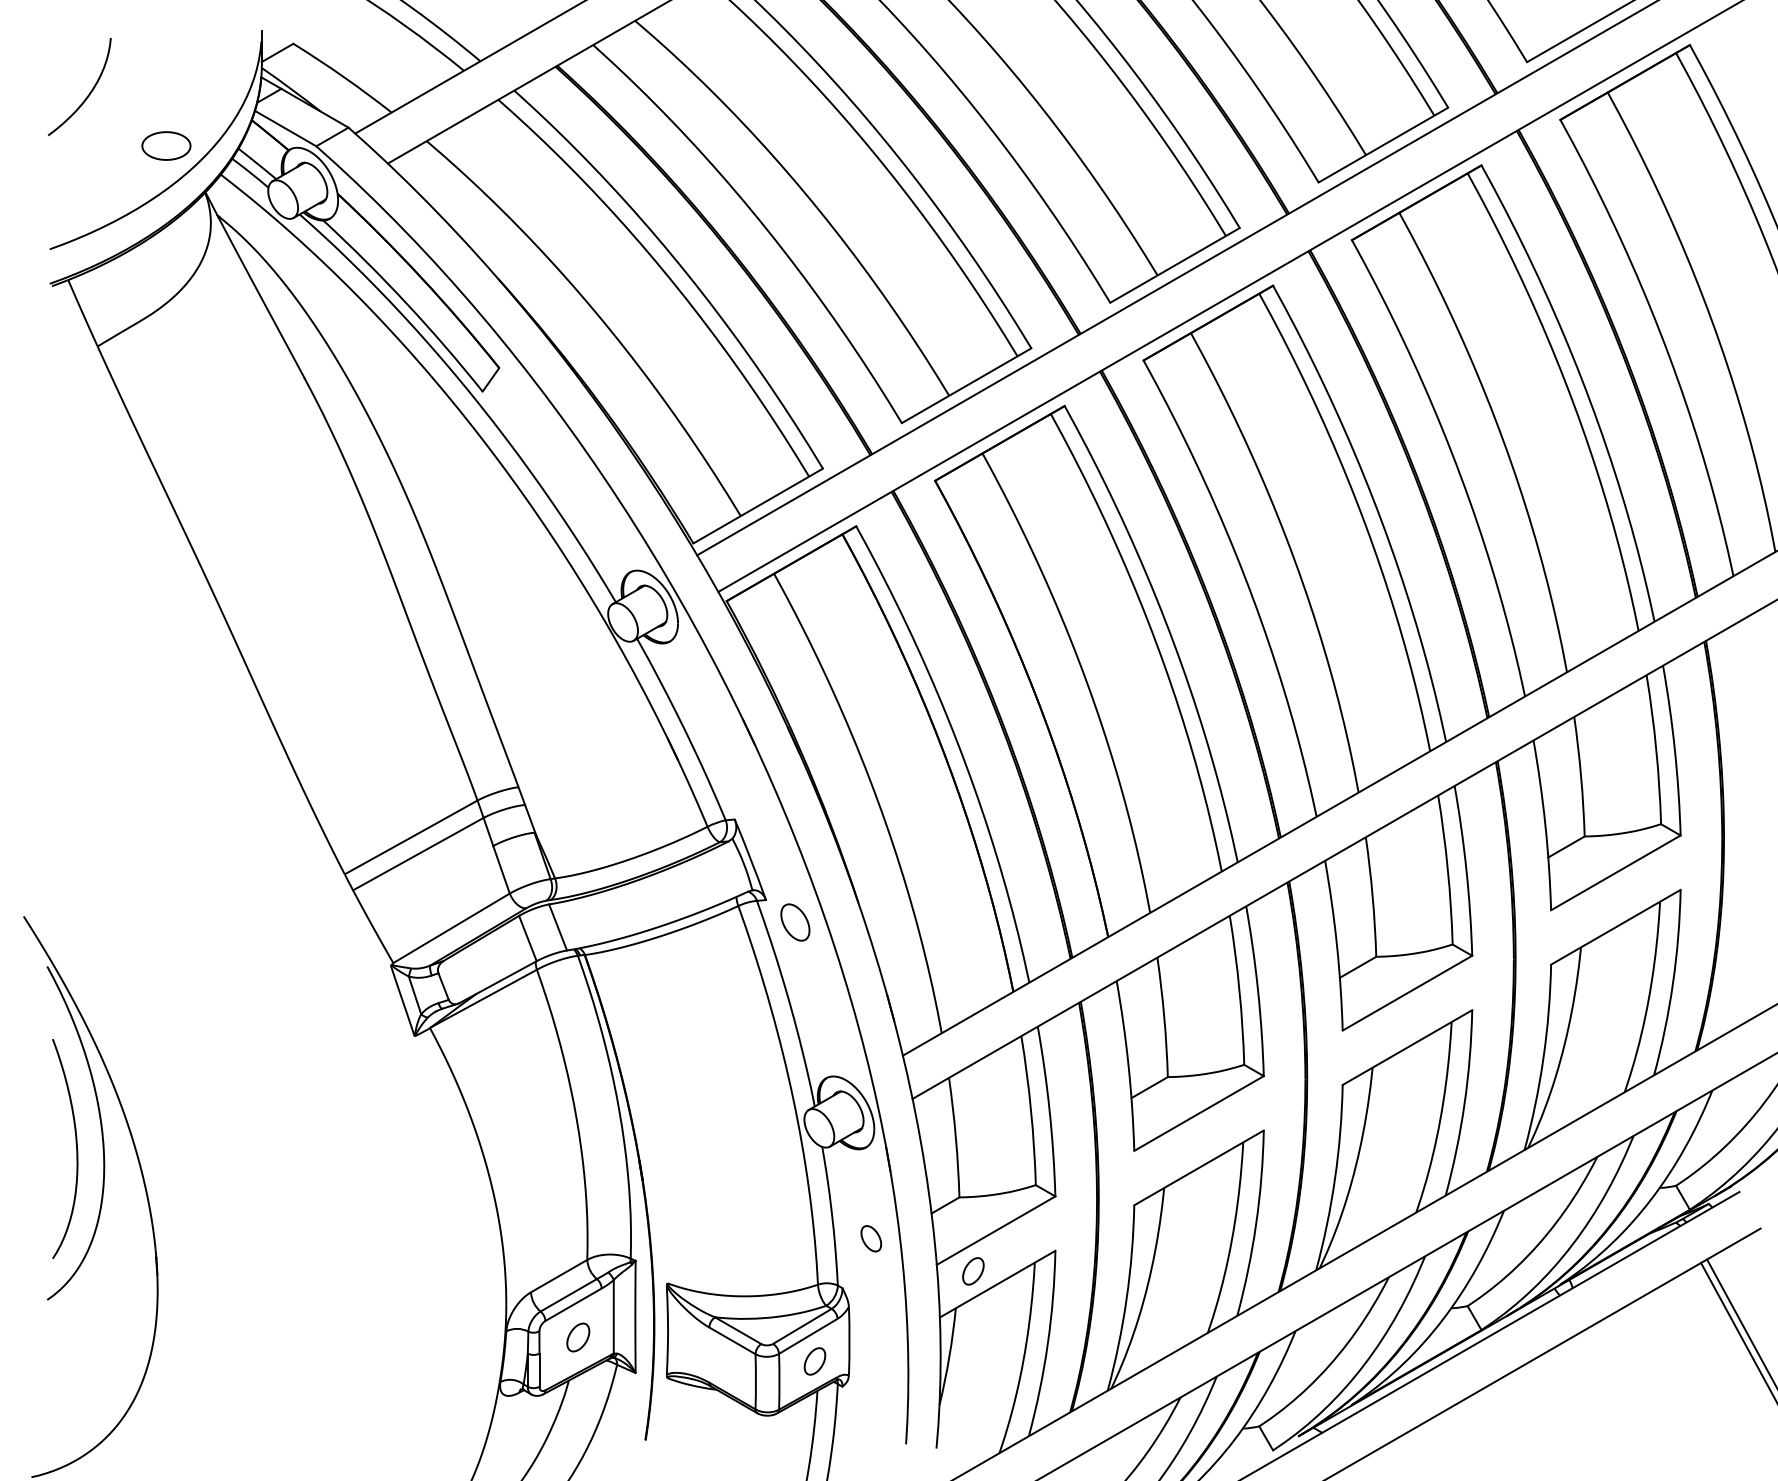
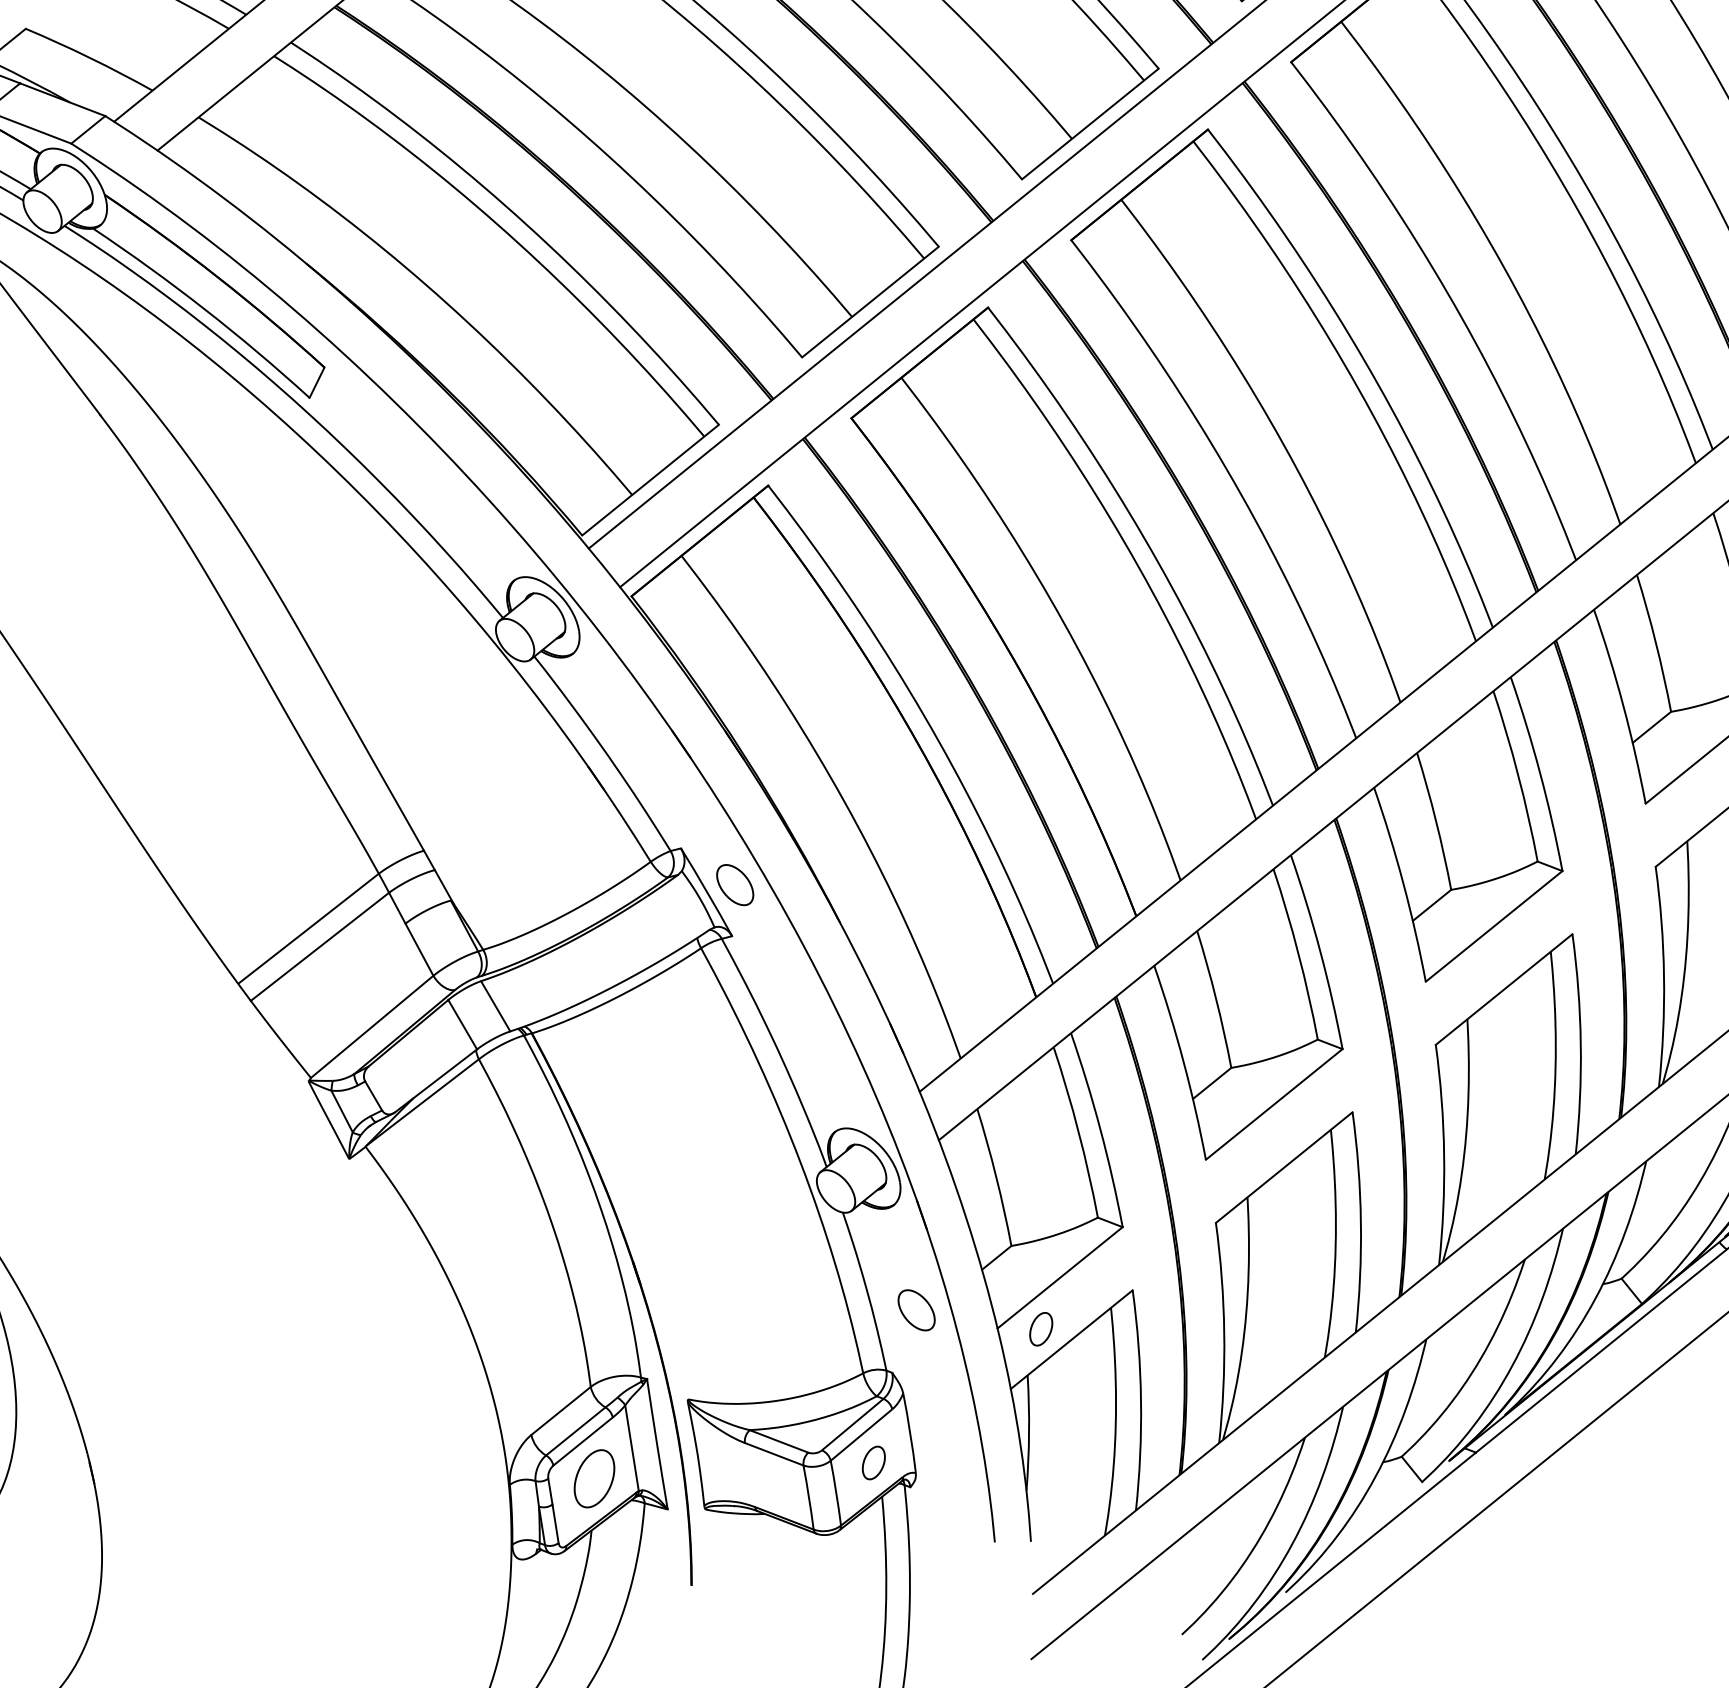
part: (795, 922) -> (735, 885), moved
part: (871, 1238) -> (916, 1309), size x1.43
part: (578, 1337) -> (594, 1478), size x1.67

